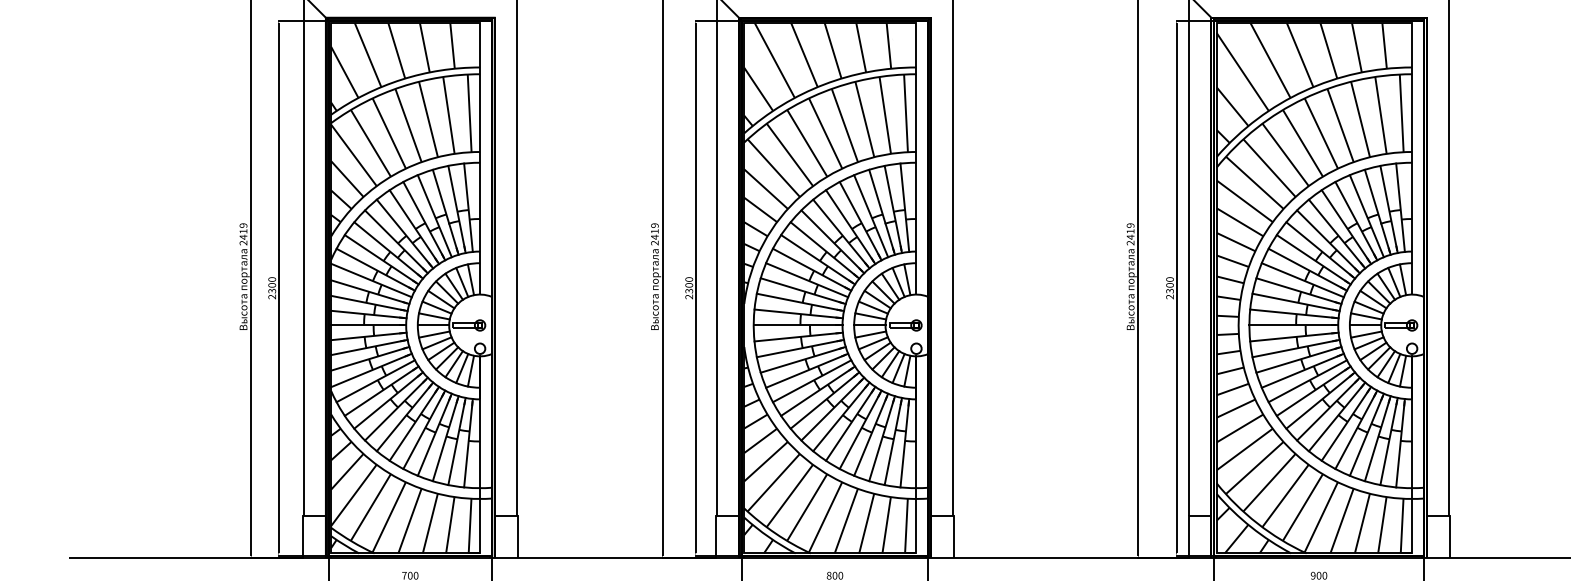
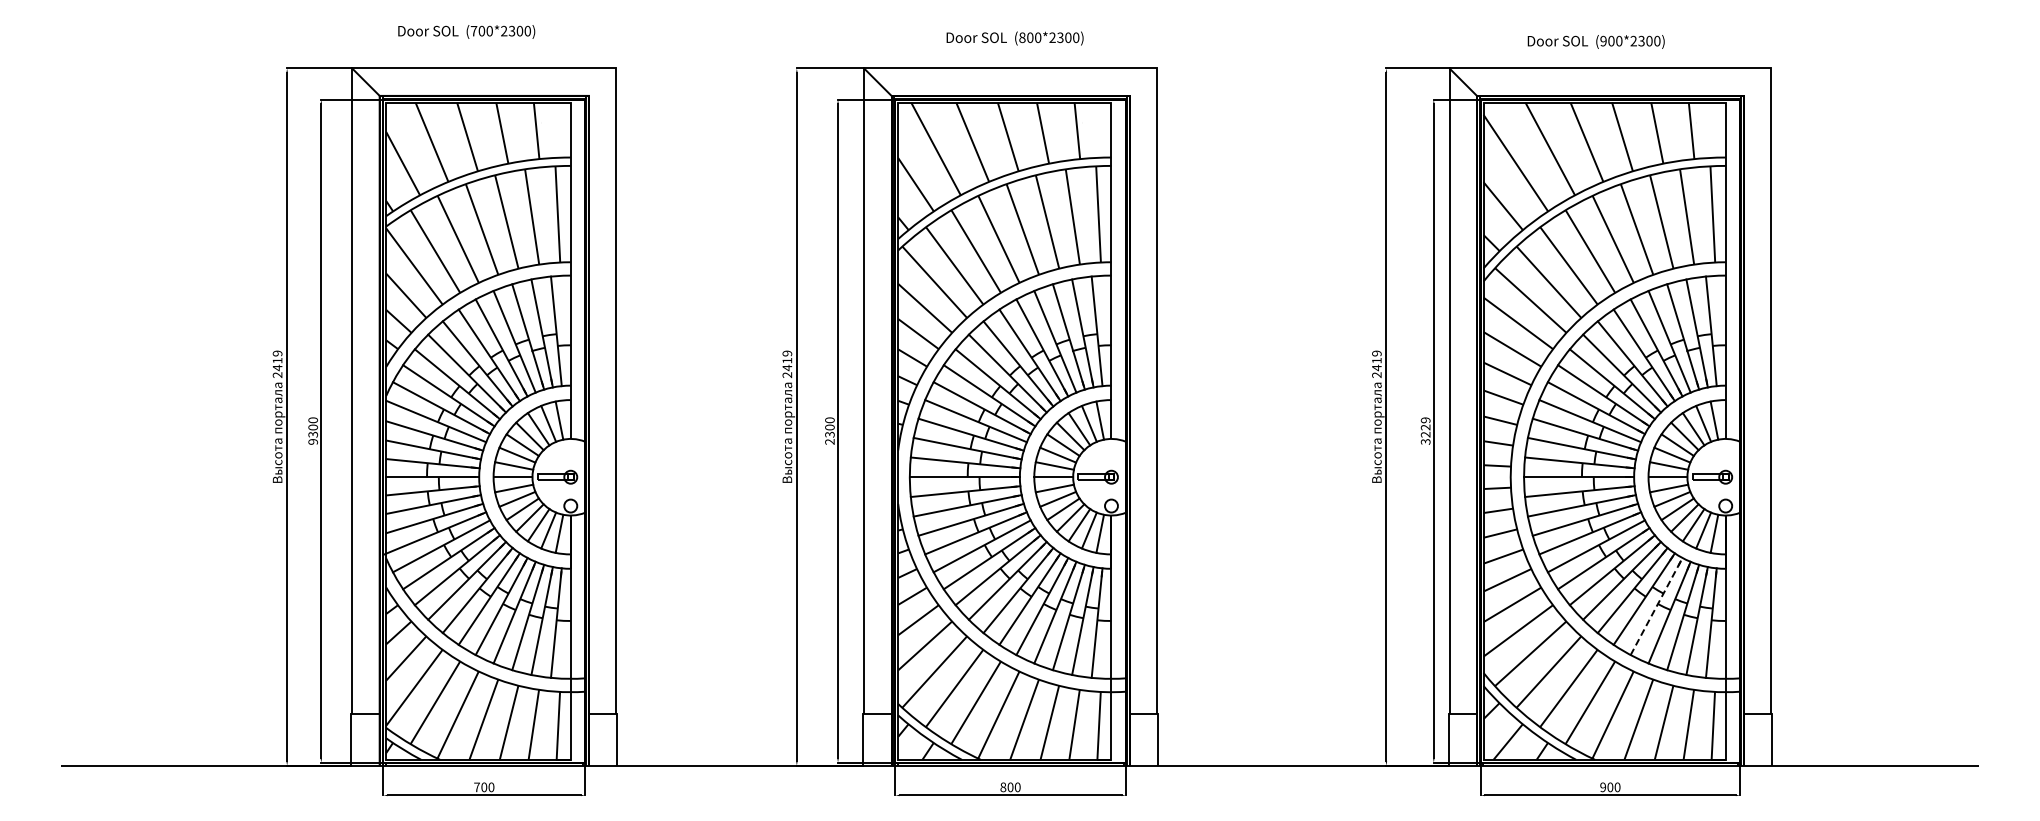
text: (1169, 287) -> (1425, 430), 2300 -> 3229
text: (272, 296) -> (313, 441), 2300 -> 9300
line: (1356, 429) -> (1656, 606), solid -> dashed

